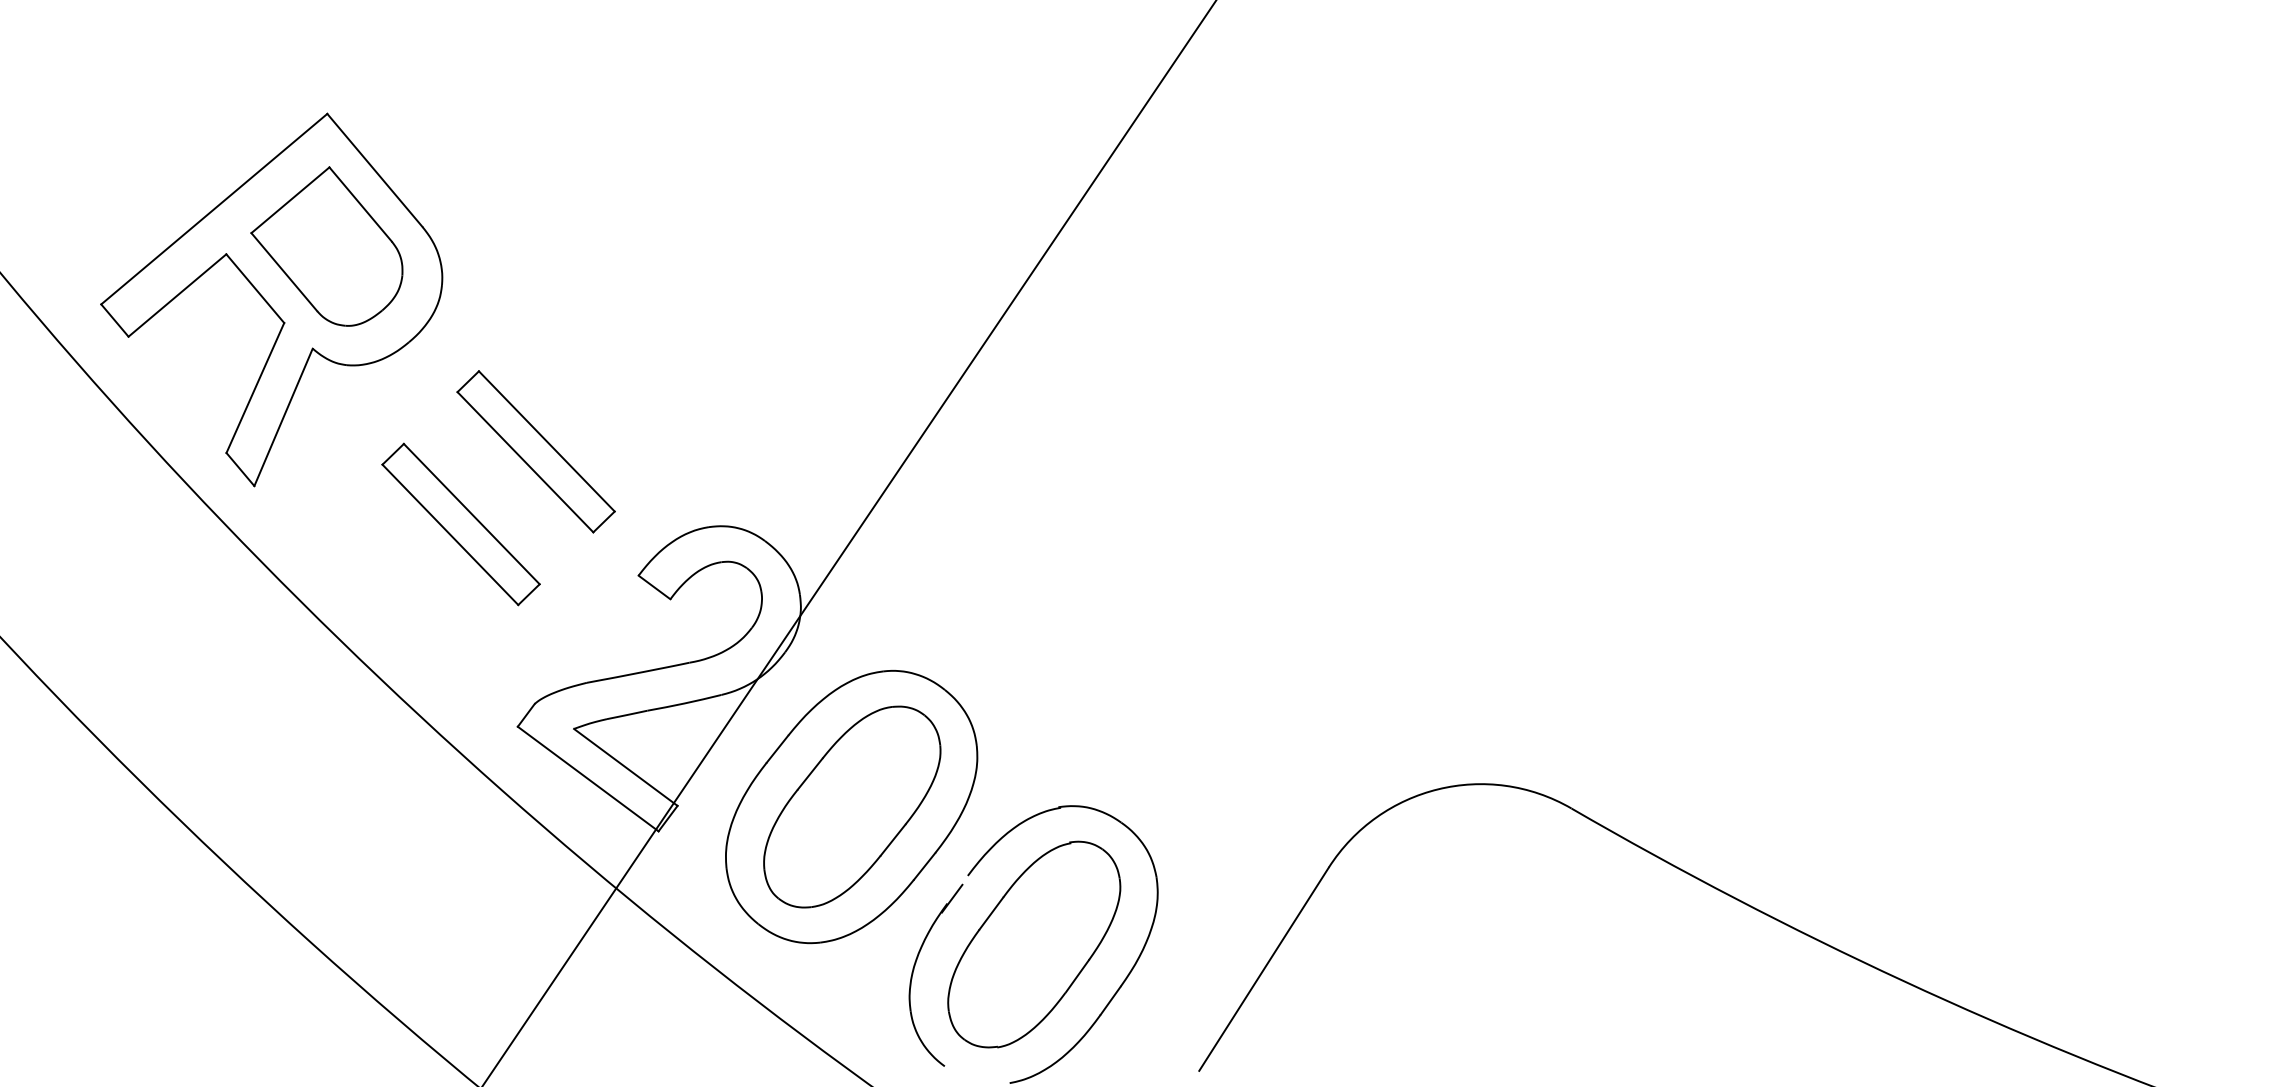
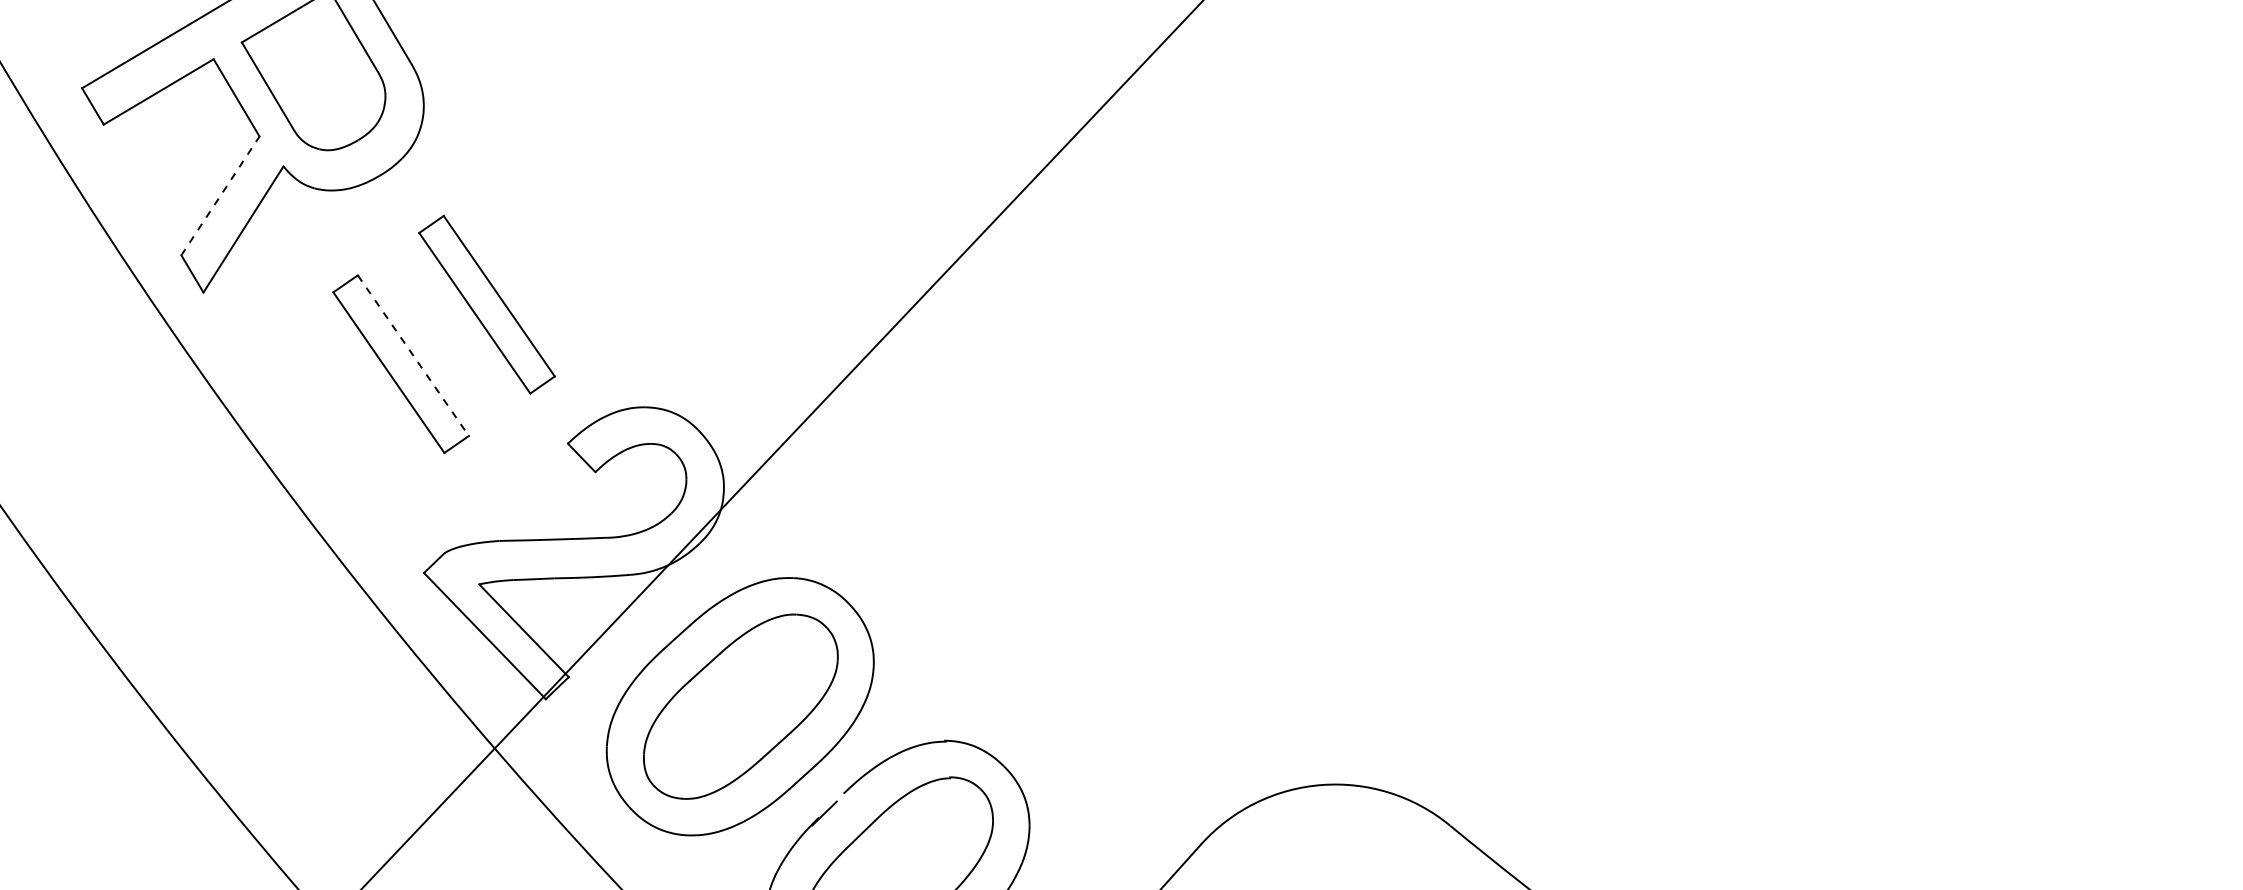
line: (255, 387) -> (220, 195), solid -> dashed
line: (471, 514) -> (413, 356), solid -> dashed

